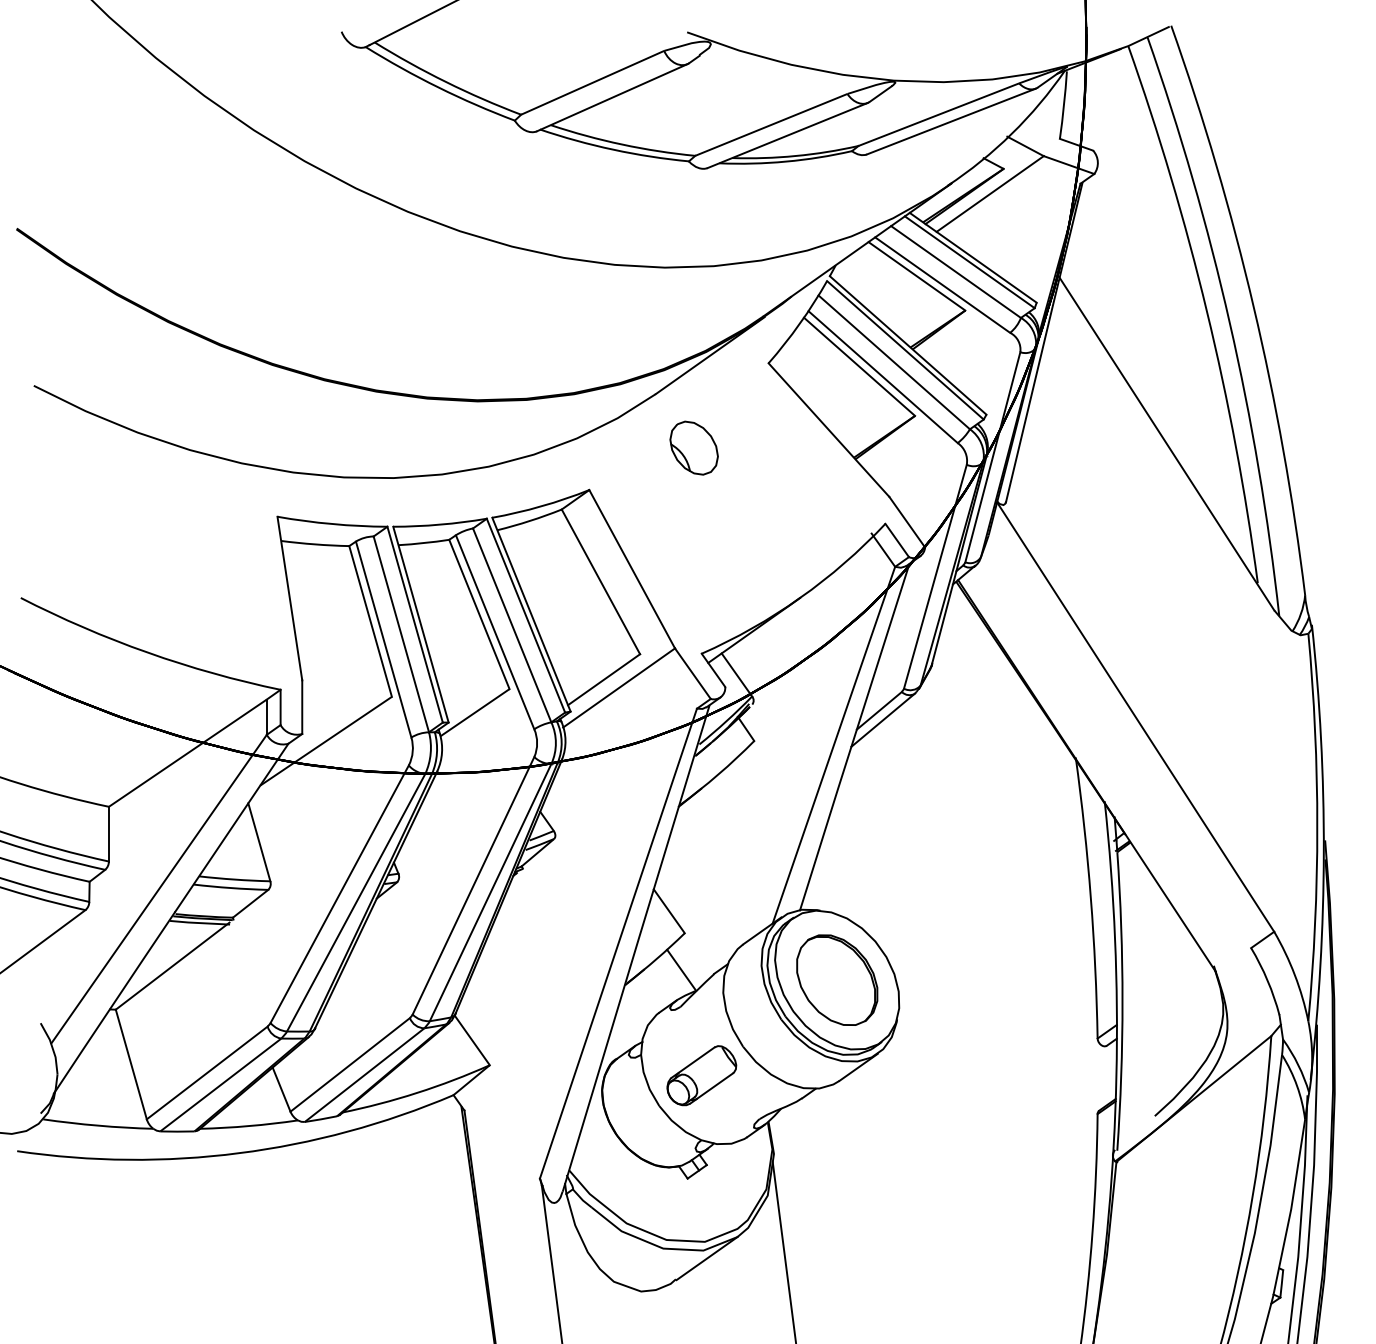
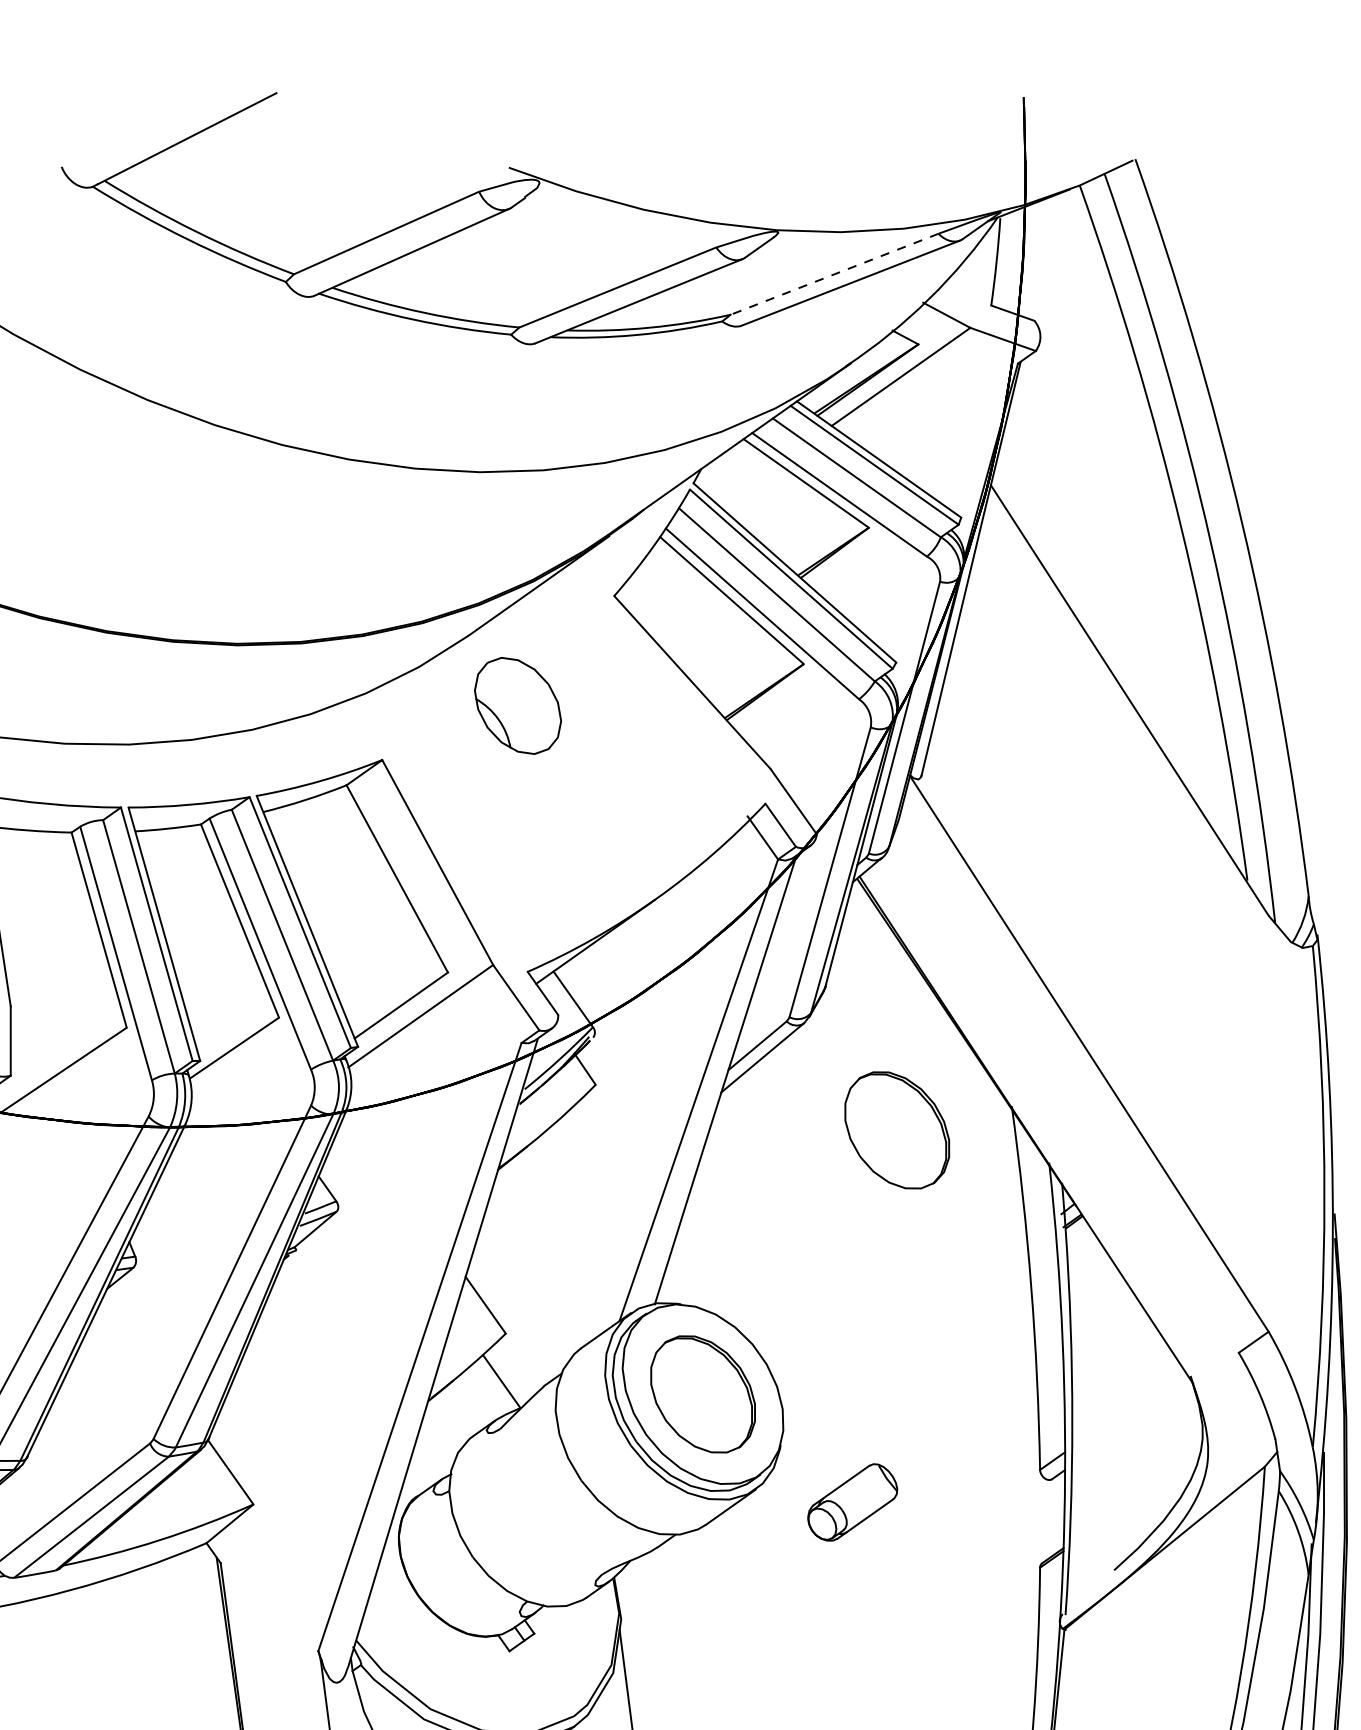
line: (939, 114) -> (835, 274), solid -> dashed
part: (693, 447) -> (517, 704), size x1.4
part: (987, 775) -> (897, 1129), added
part: (701, 1075) -> (852, 1502), moved

